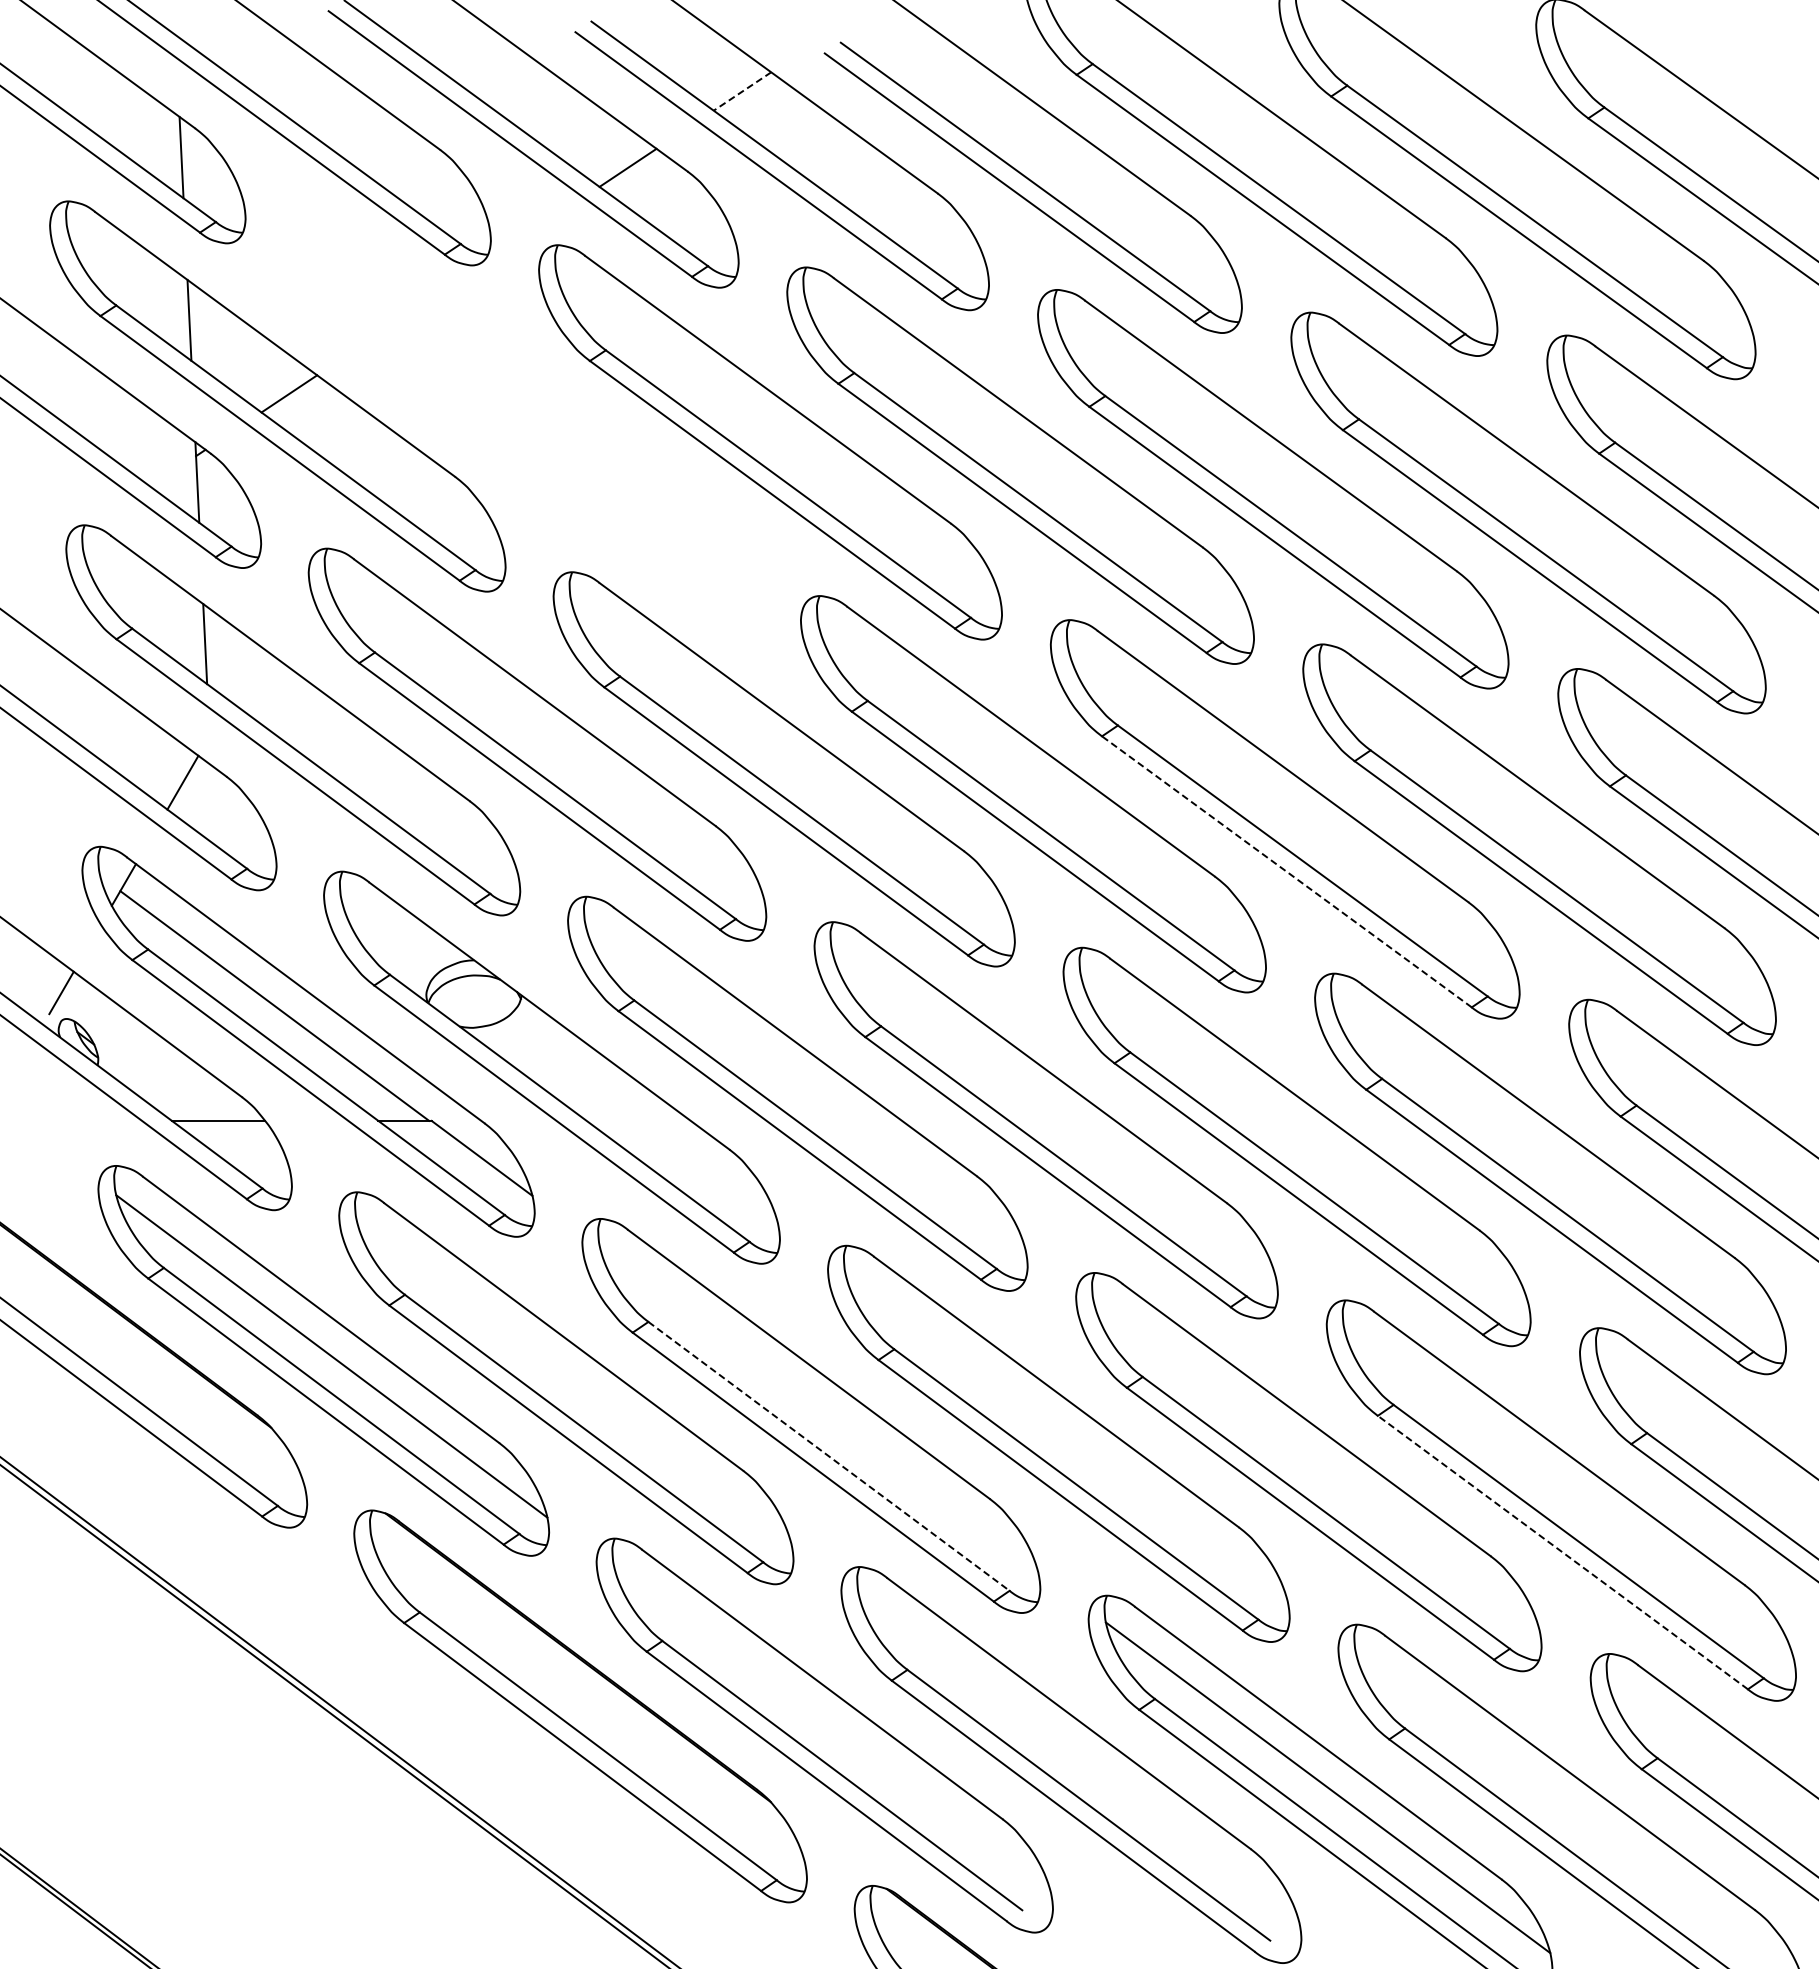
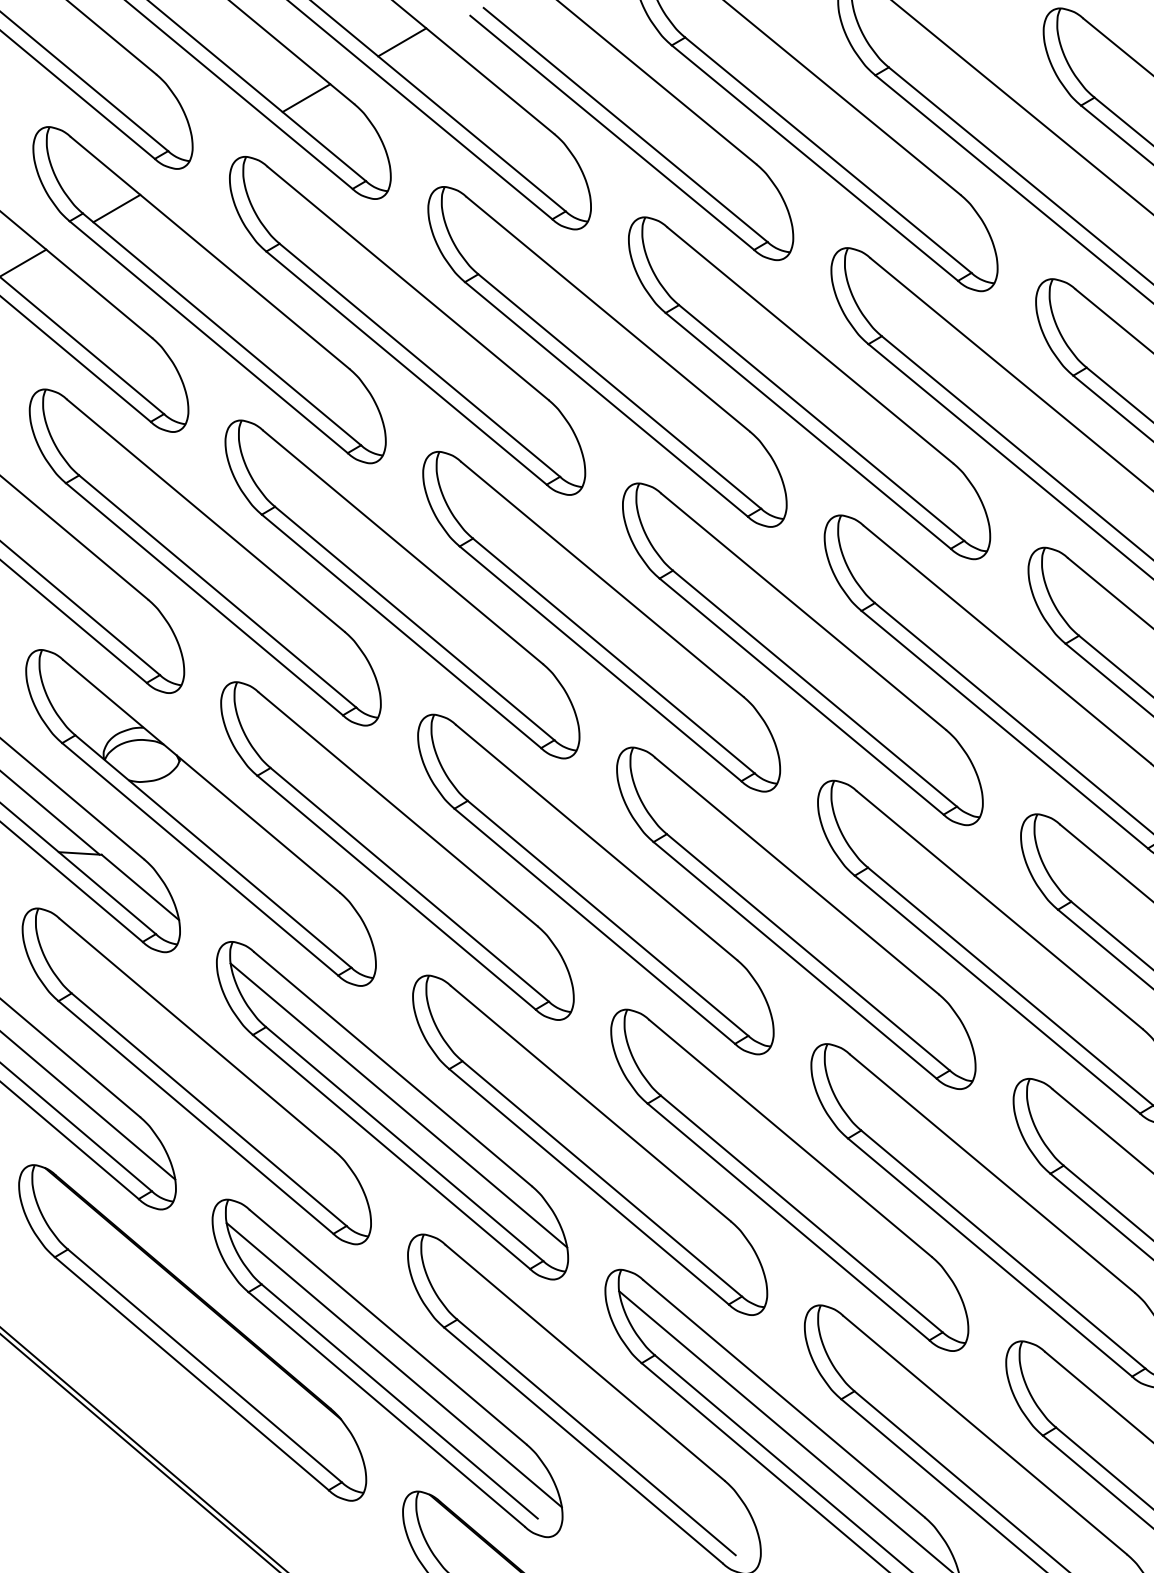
line: (742, 91) -> (402, 42), dashed -> solid
part: (522, 419) -> (209, 295), added
line: (1286, 871) -> (801, 696), dashed -> solid
line: (818, 1408) -> (398, 1105), added
line: (829, 1456) -> (405, 1144), dashed -> solid
line: (1562, 1552) -> (989, 1257), dashed -> solid
line: (832, 1730) -> (394, 1364), added

